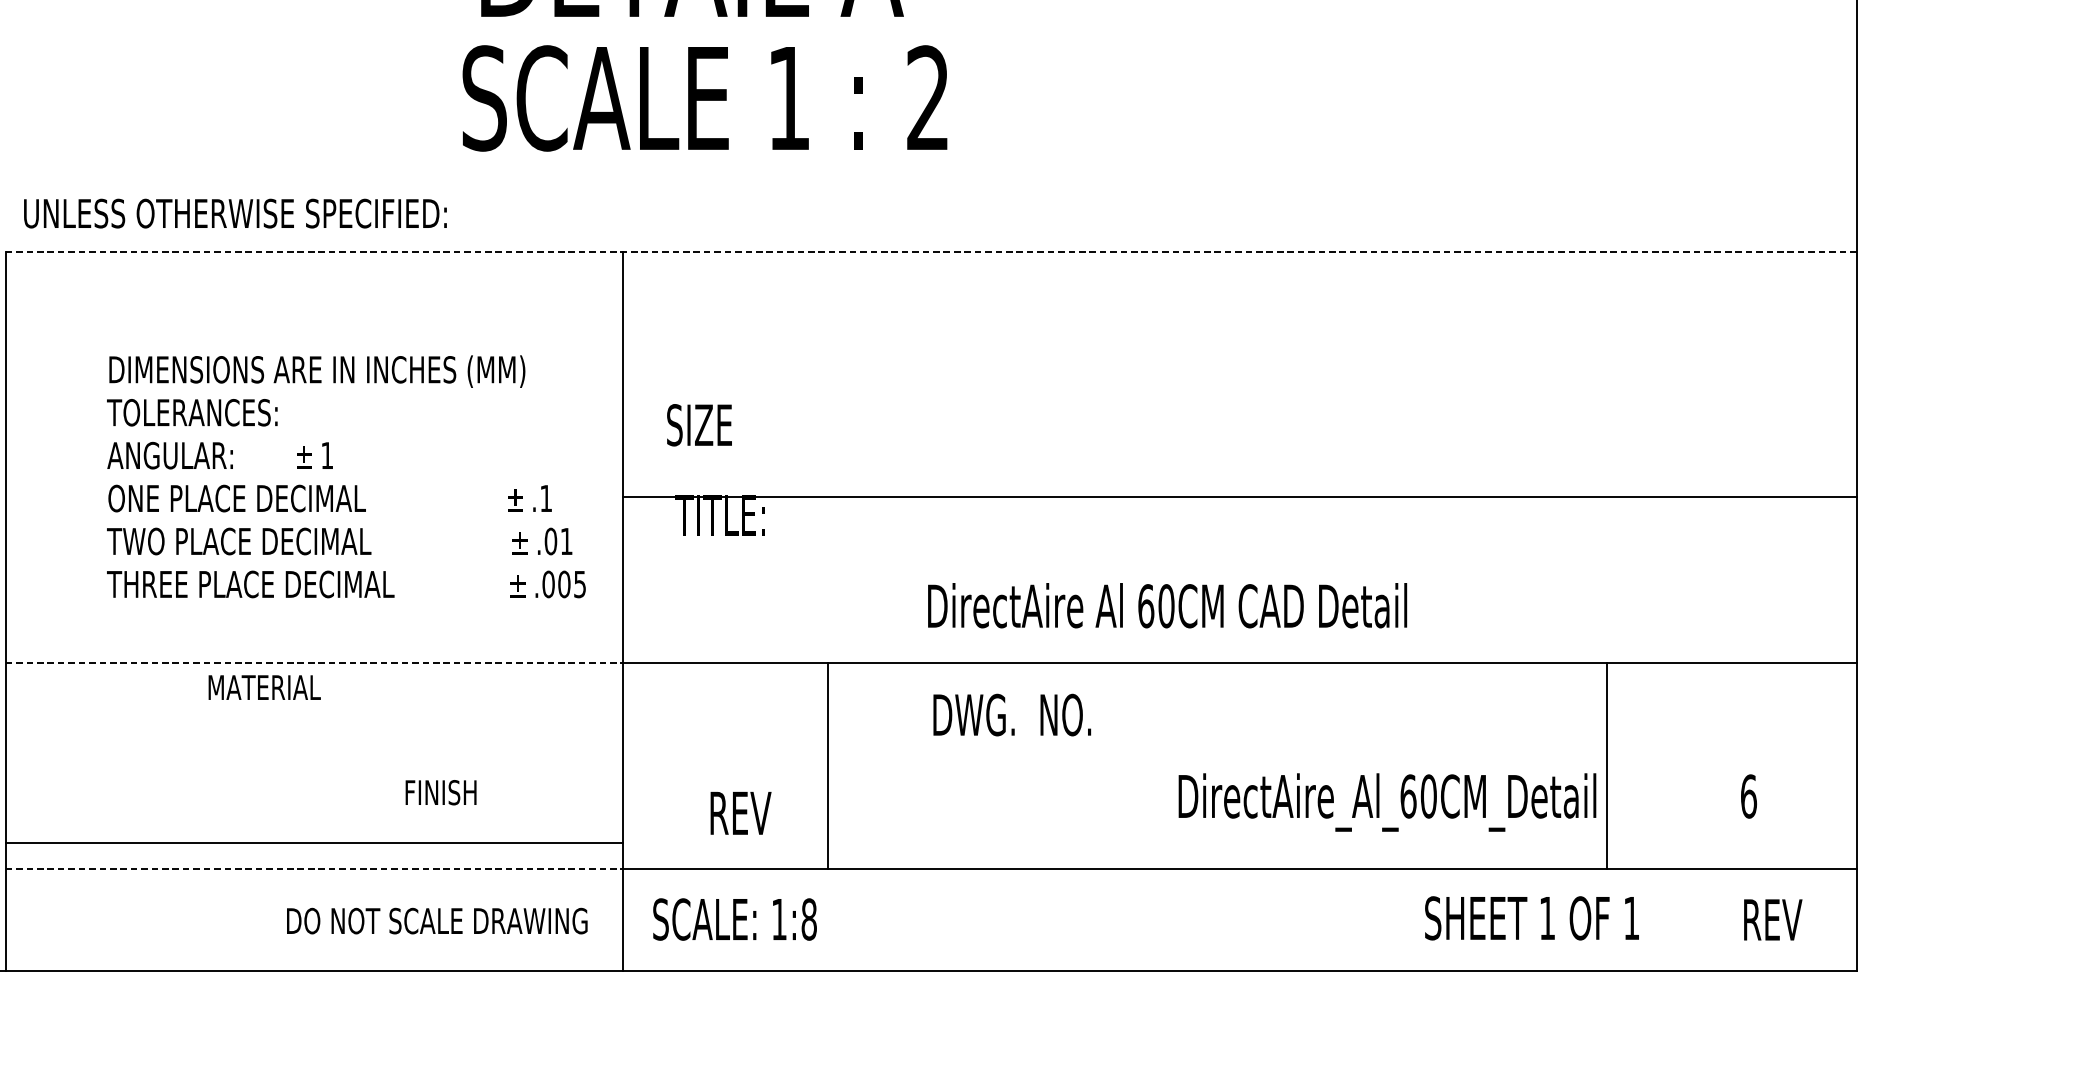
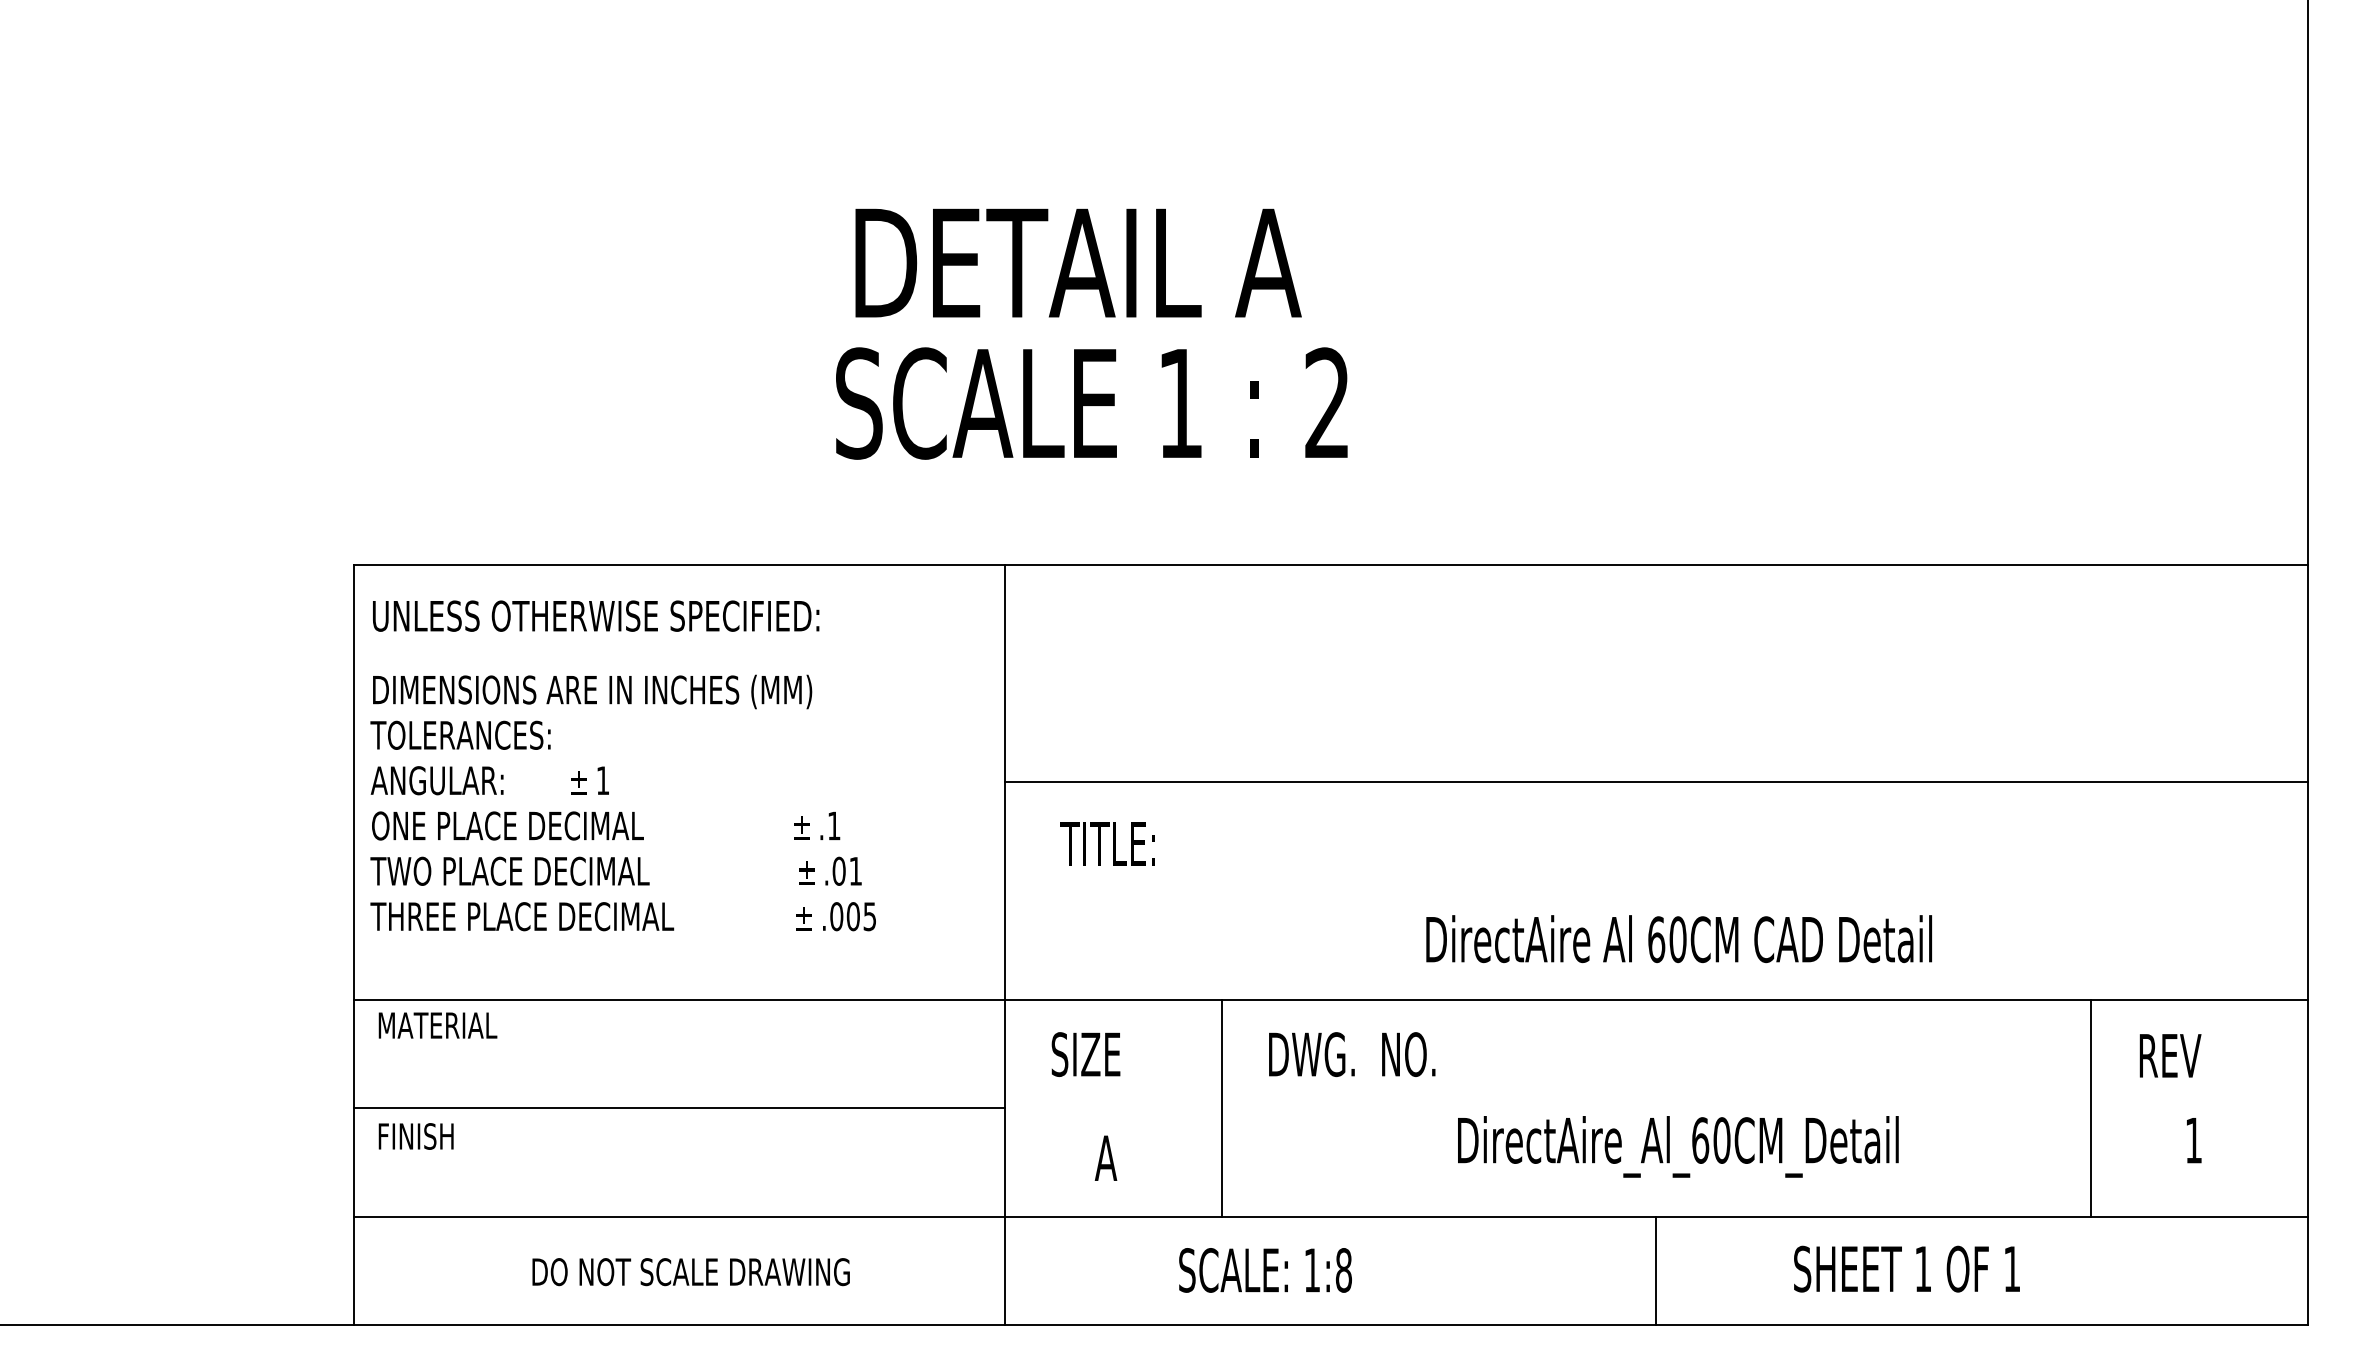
text: (235, 213) -> (596, 615), moved
line: (932, 251) -> (1331, 565), dashed -> solid
text: (699, 425) -> (1085, 1054), moved
text: (345, 476) -> (622, 802), moved
line: (1238, 497) -> (1655, 782), moved
text: (1166, 606) -> (1678, 939), moved
line: (314, 662) -> (679, 999), dashed -> solid
text: (264, 687) -> (437, 1025), moved
text: (1012, 715) -> (1352, 1054), moved
line: (1607, 765) -> (2090, 1107), moved
text: (440, 792) -> (415, 1136), moved
text: (1748, 796) -> (2193, 1140), 6 -> 1
text: (1387, 802) -> (1678, 1146), moved
text: (738, 812) -> (1127, 1157), REV -> A
line: (313, 843) -> (678, 1108), moved
line: (314, 868) -> (679, 1216), dashed -> solid
text: (1531, 917) -> (1906, 1268), moved
text: (734, 919) -> (1265, 1270), moved
line: (1239, 919) -> (1656, 1270), added
text: (1773, 919) -> (2170, 1055), moved
text: (436, 921) -> (690, 1272), moved

